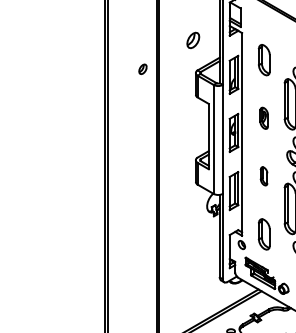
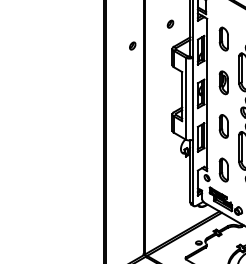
part: (193, 39) -> (170, 23), size x0.62
part: (263, 117) -> (223, 82), size x1.43
part: (263, 176) -> (223, 126), size x1.67

